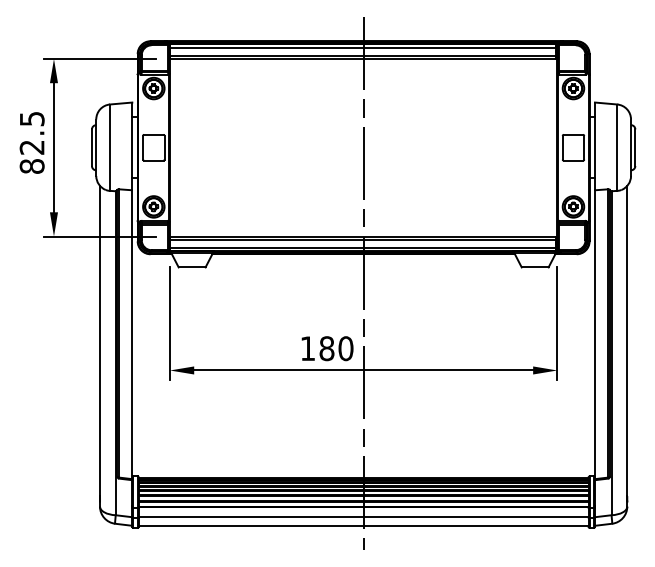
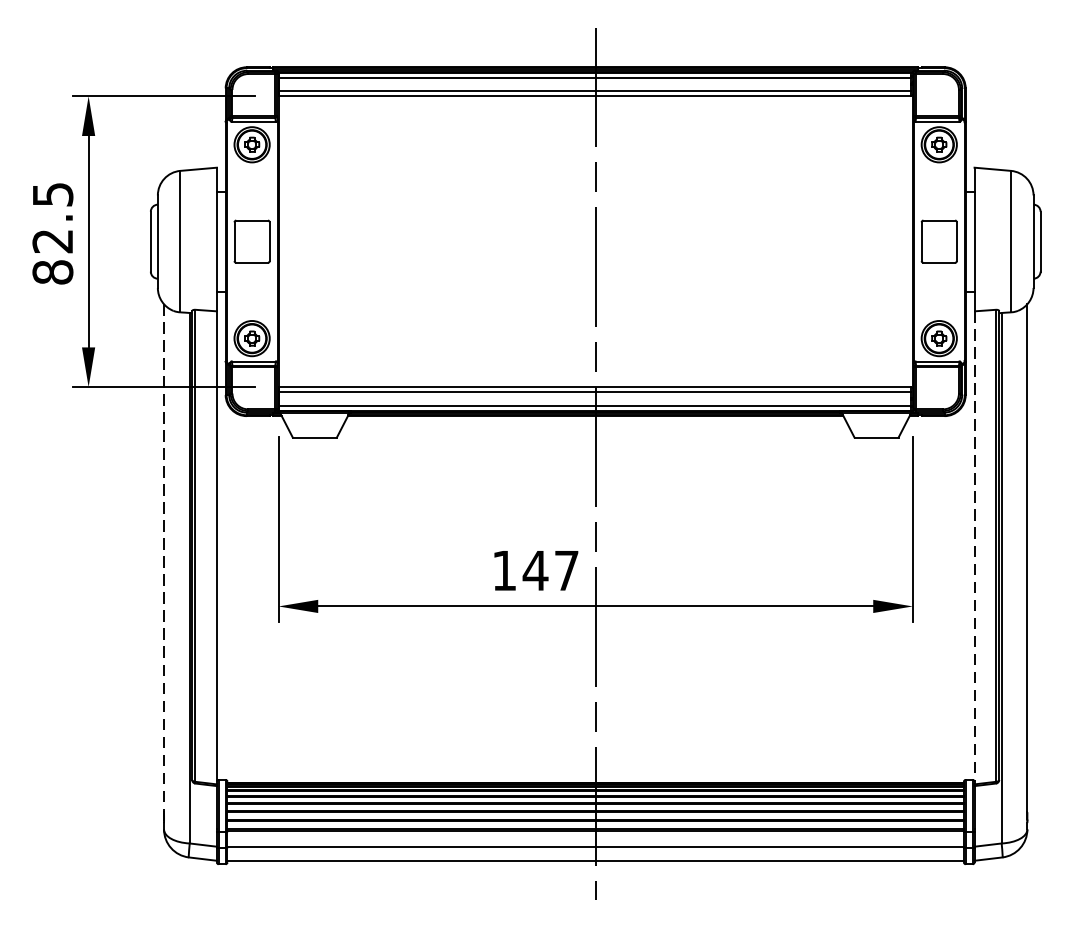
line: (595, 335) -> (975, 549), solid -> dashed
line: (100, 341) -> (164, 558), solid -> dashed
text: (336, 348) -> (551, 570), 180 -> 147

